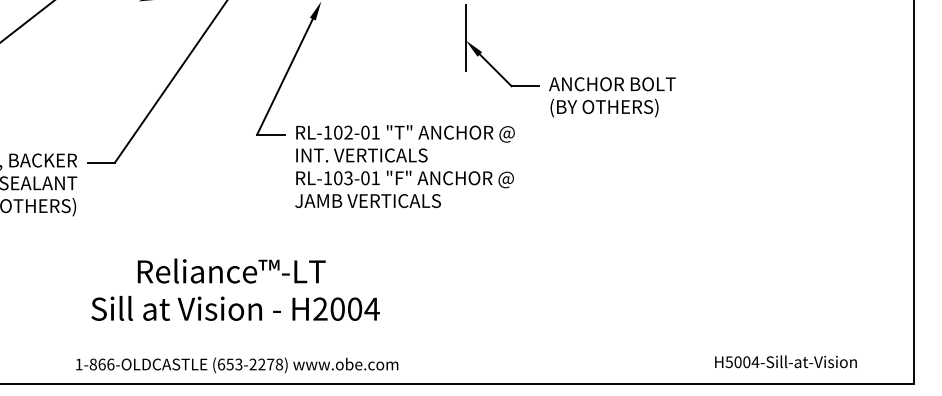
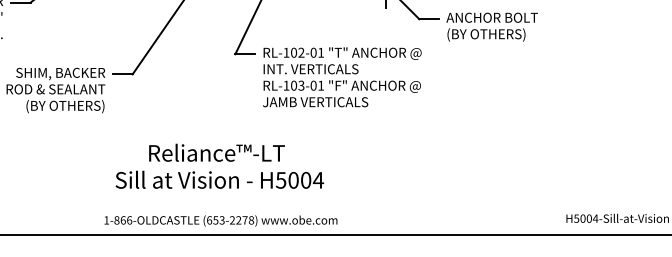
text: (320, 308) -> (281, 179), H2004 -> H5004

